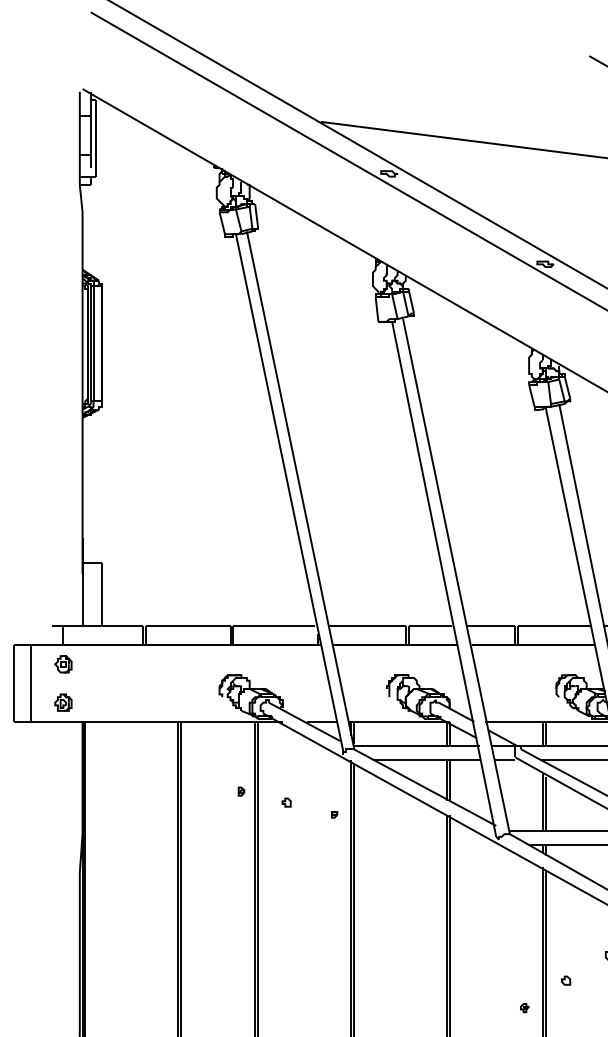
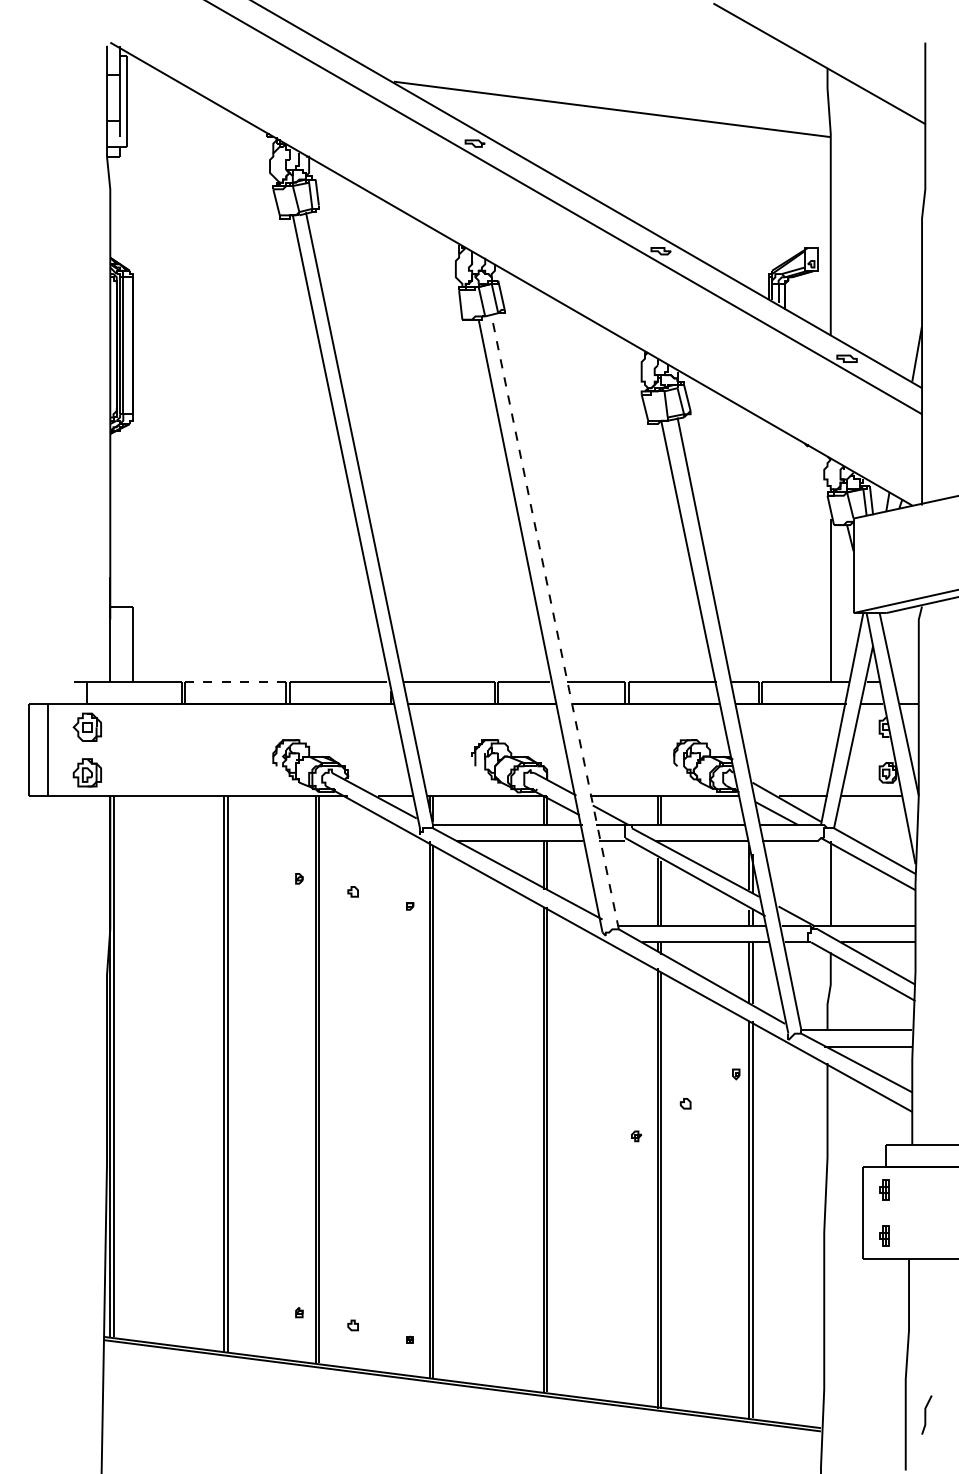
line: (456, 576) -> (555, 622), solid -> dashed
line: (187, 625) -> (235, 681), solid -> dashed
part: (63, 663) -> (87, 726), size x1.4
part: (63, 702) -> (87, 772), size x1.4

